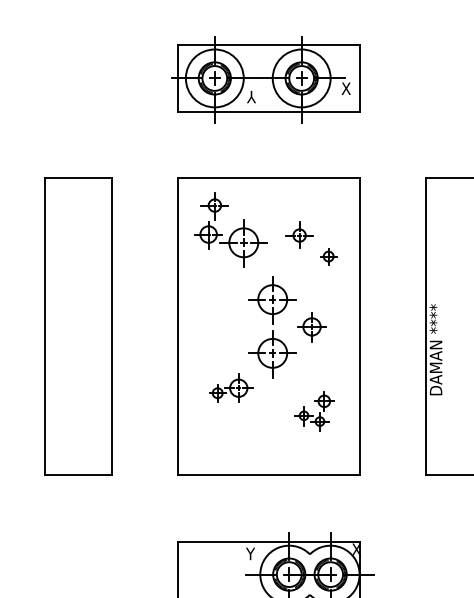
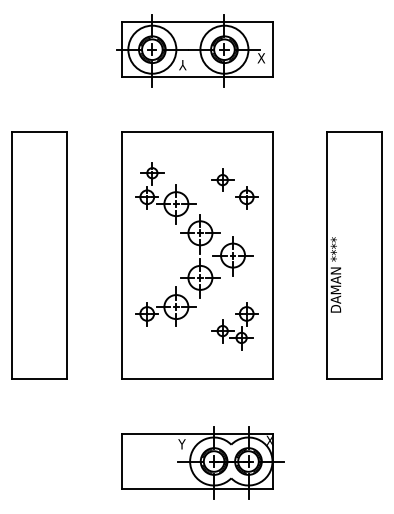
part: (230, 229) -> (165, 193), moved
part: (328, 256) -> (246, 197), size x1.67
part: (311, 327) -> (232, 256), size x1.67
part: (230, 387) -> (165, 306), size x1.67
part: (313, 411) -> (234, 326), size x1.43

